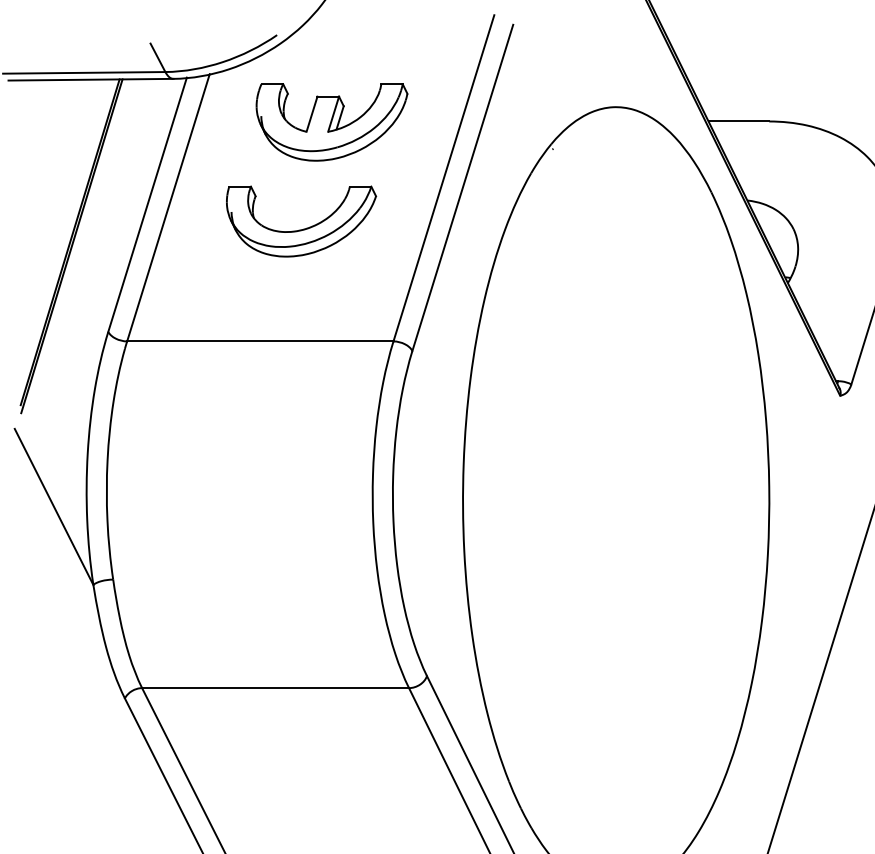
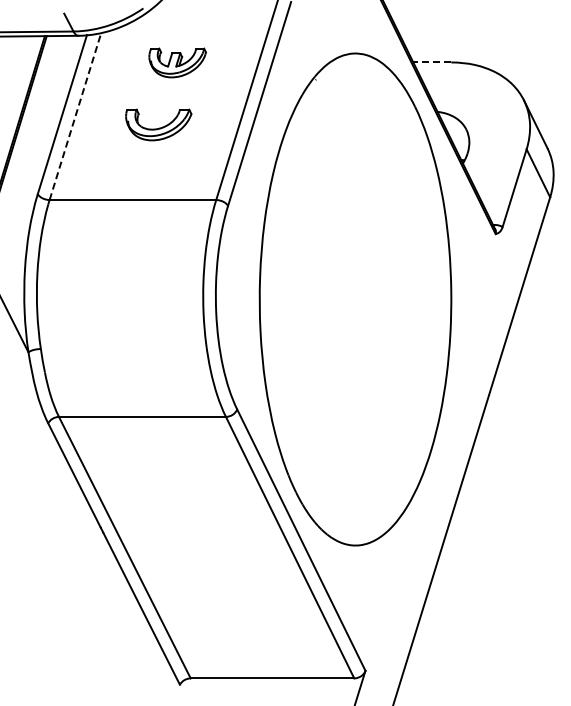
part: (331, 121) -> (177, 62), size x0.6
line: (739, 121) -> (432, 62), solid -> dashed
line: (168, 206) -> (75, 115), solid -> dashed
part: (301, 220) -> (158, 124), size x0.7

